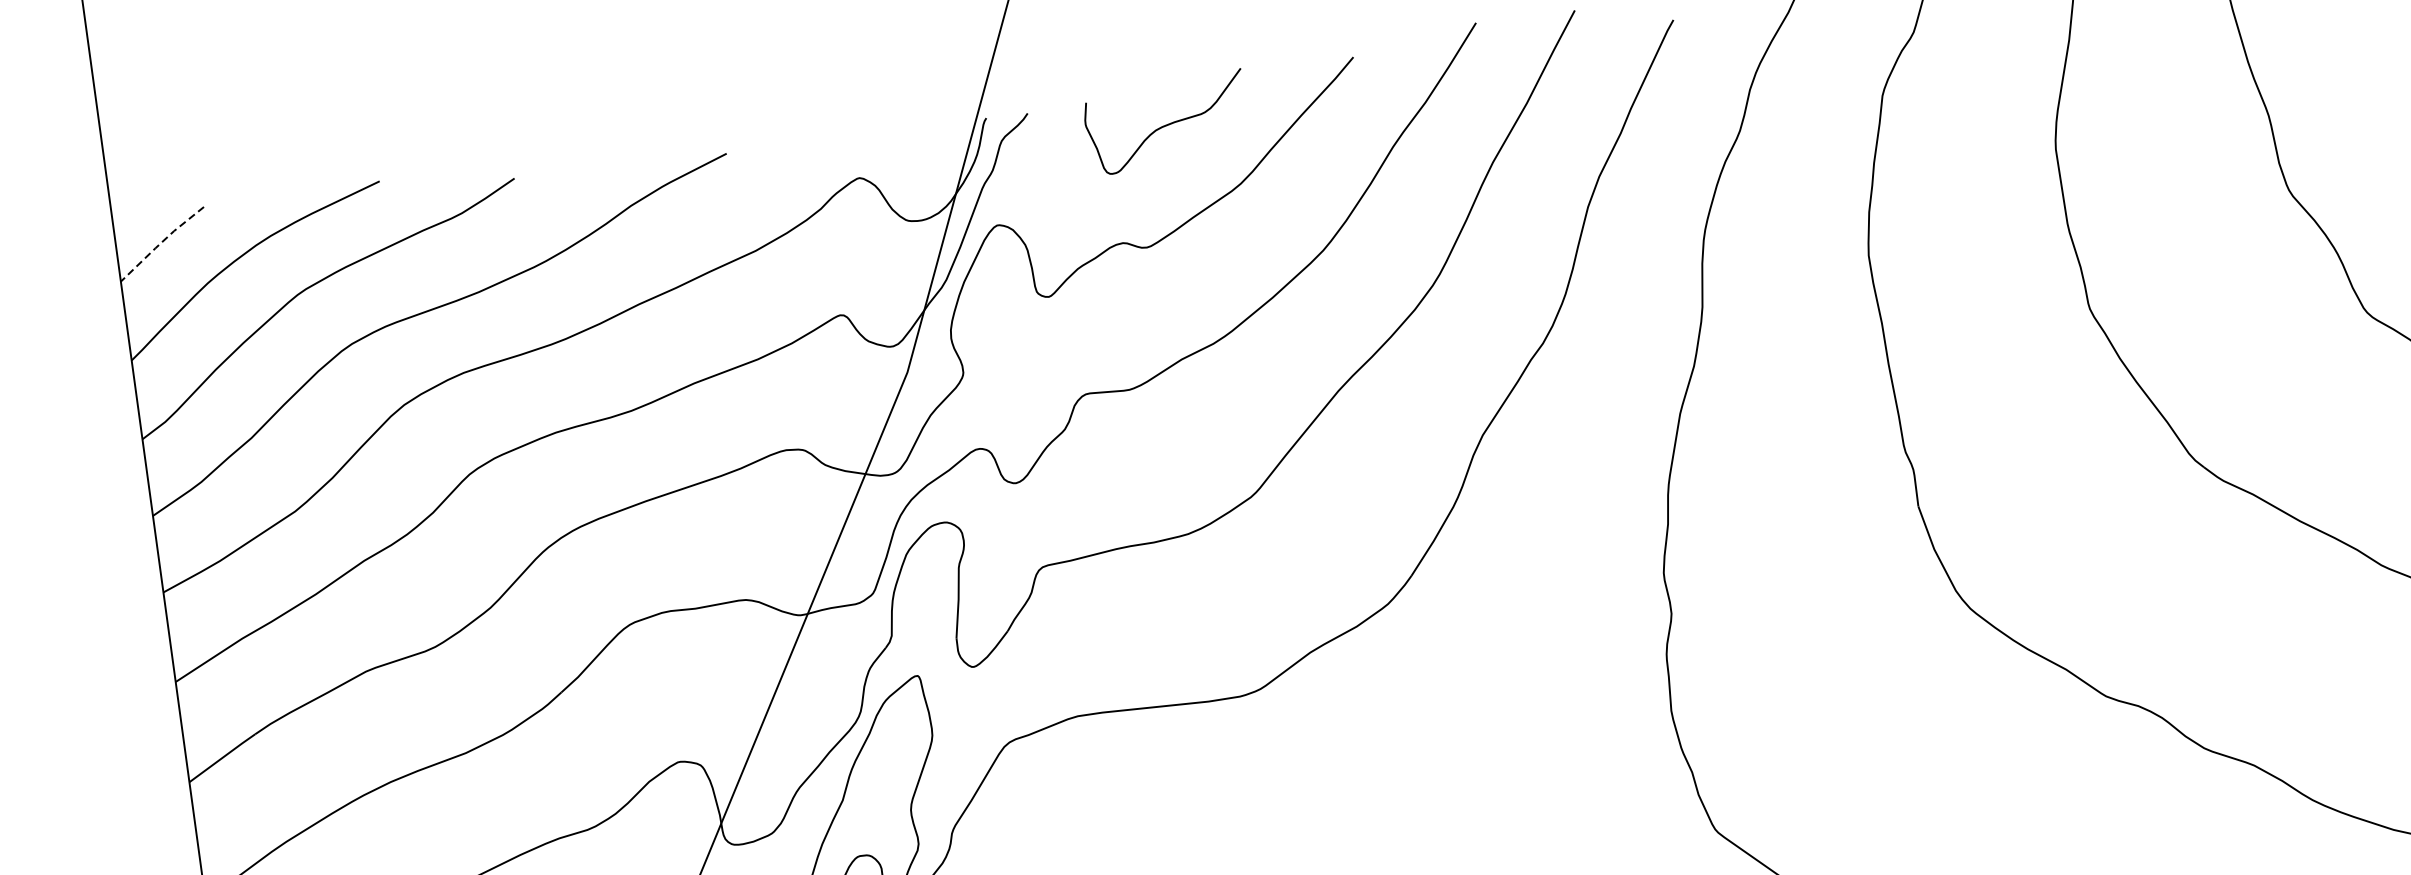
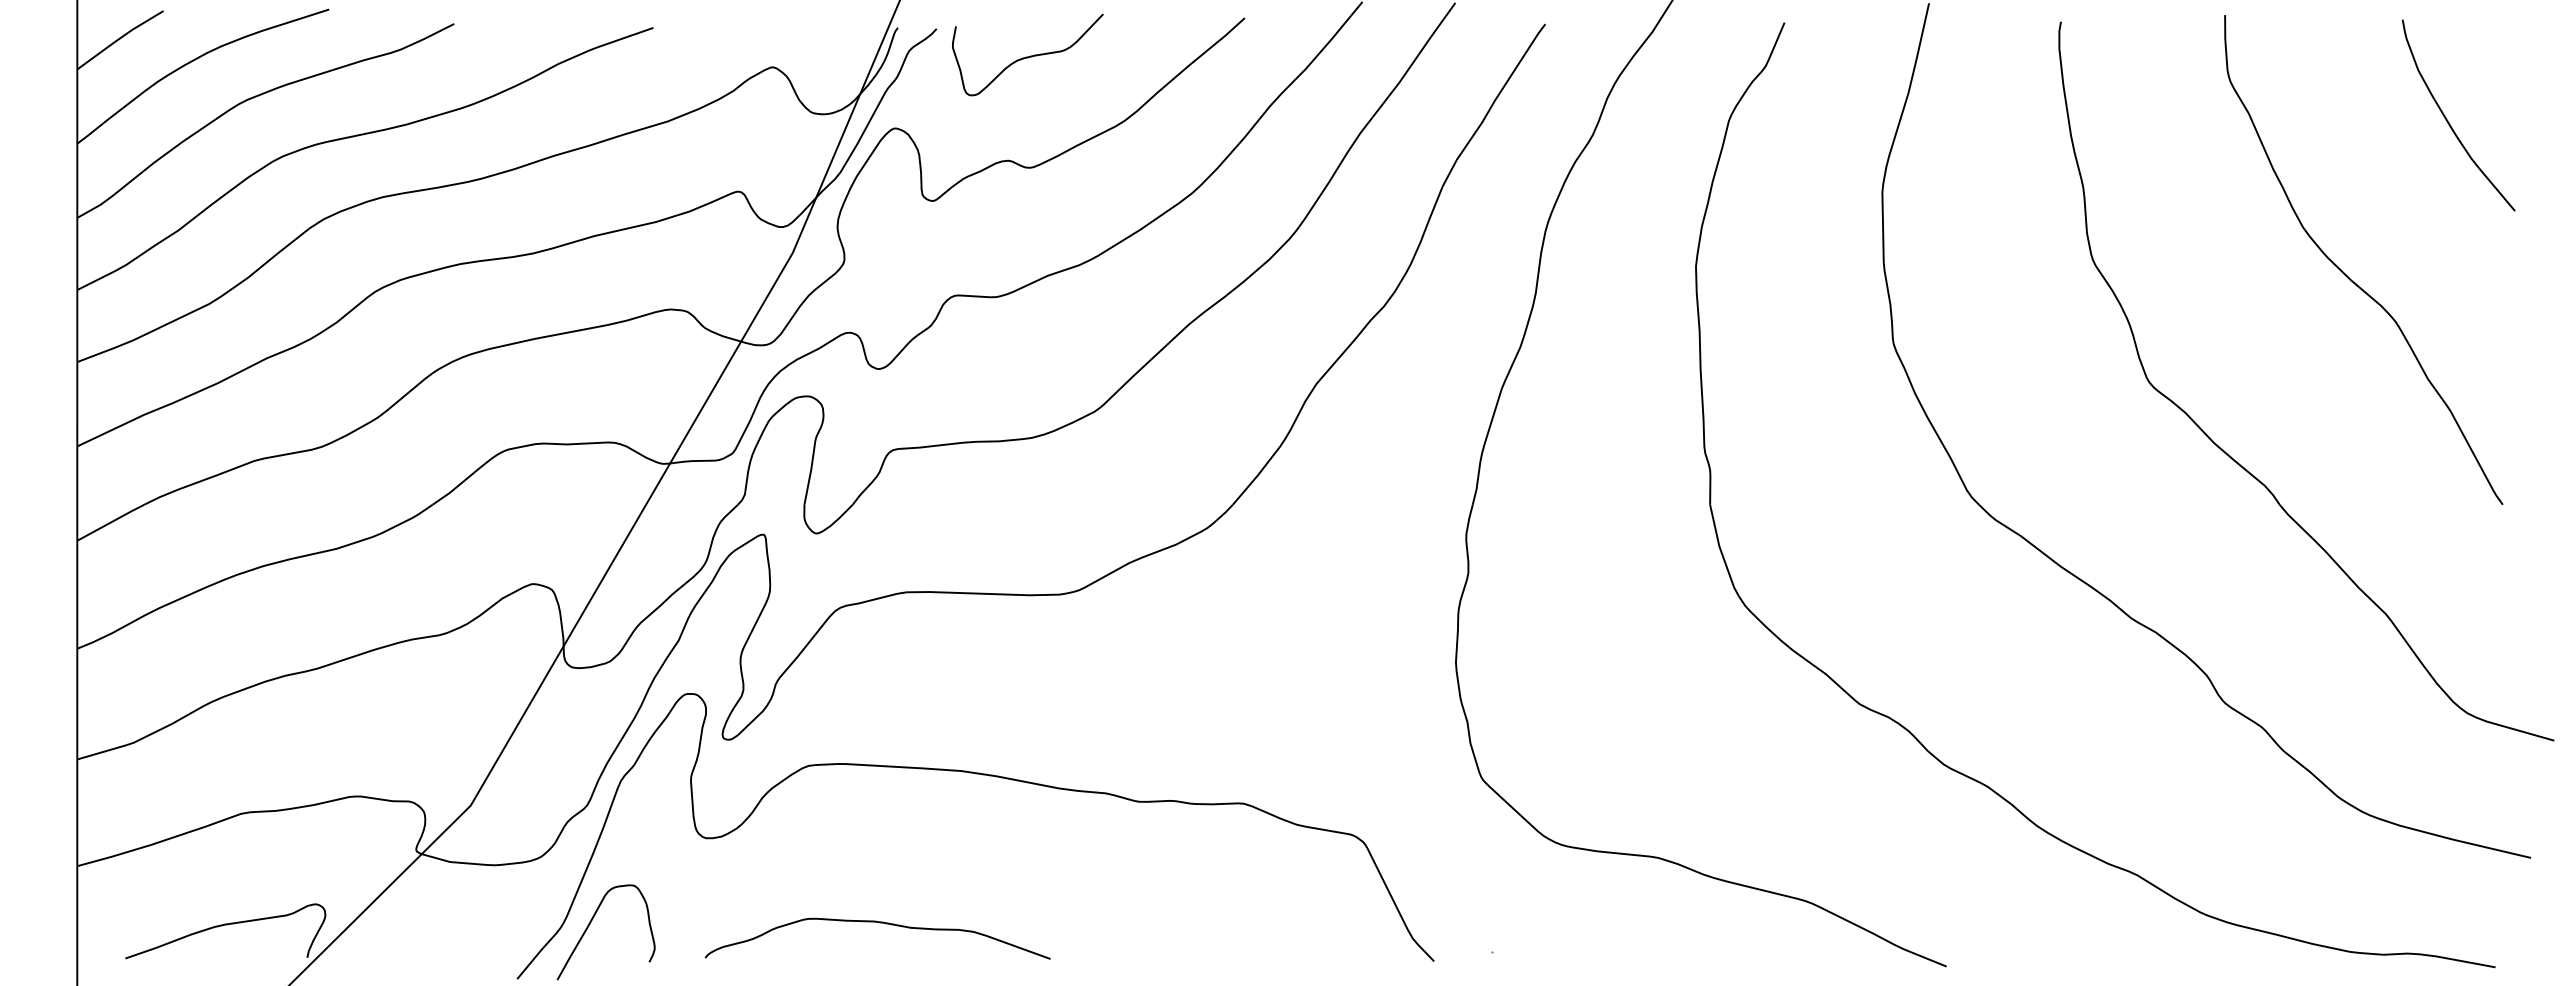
curve: (1166, 124) -> (1027, 56), moved
line: (161, 243) -> (119, 39), dashed -> solid

